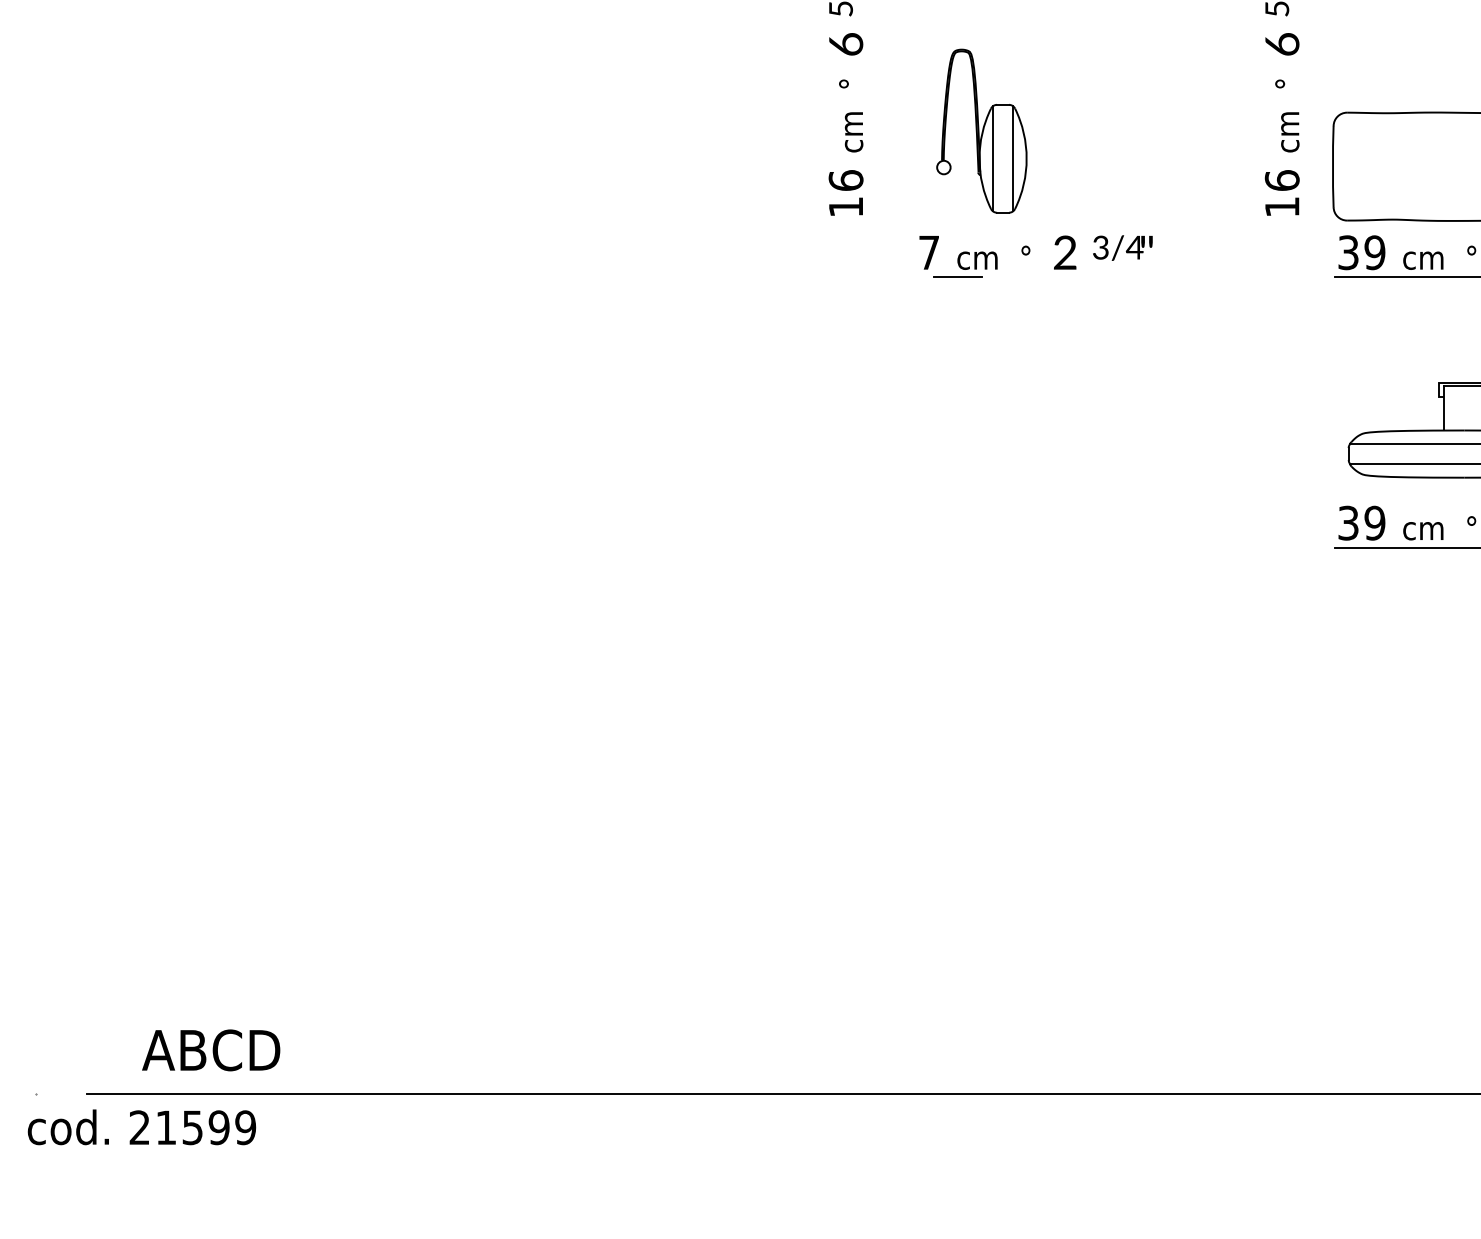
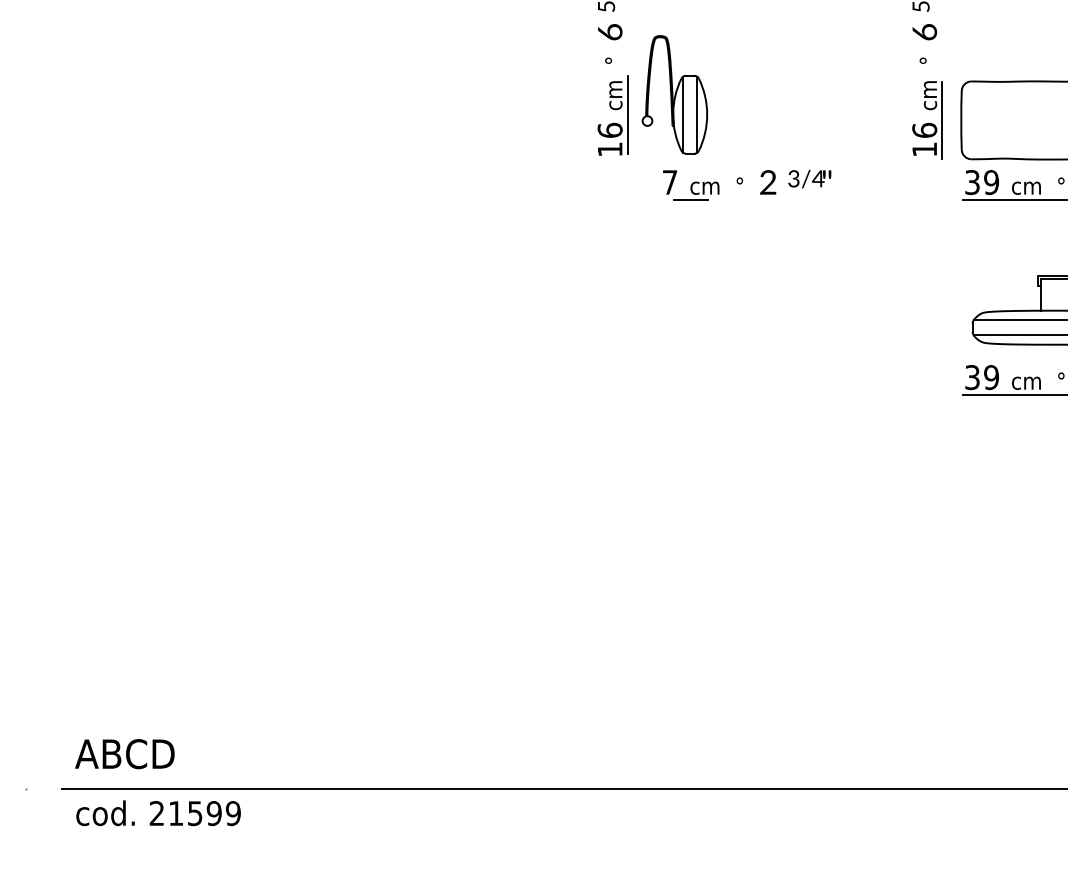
part: (981, 130) -> (674, 94), moved
line: (870, 158) -> (627, 114), added
line: (1306, 166) -> (942, 120), added
text: (211, 1050) -> (125, 754), moved
text: (141, 1127) -> (158, 813), moved

